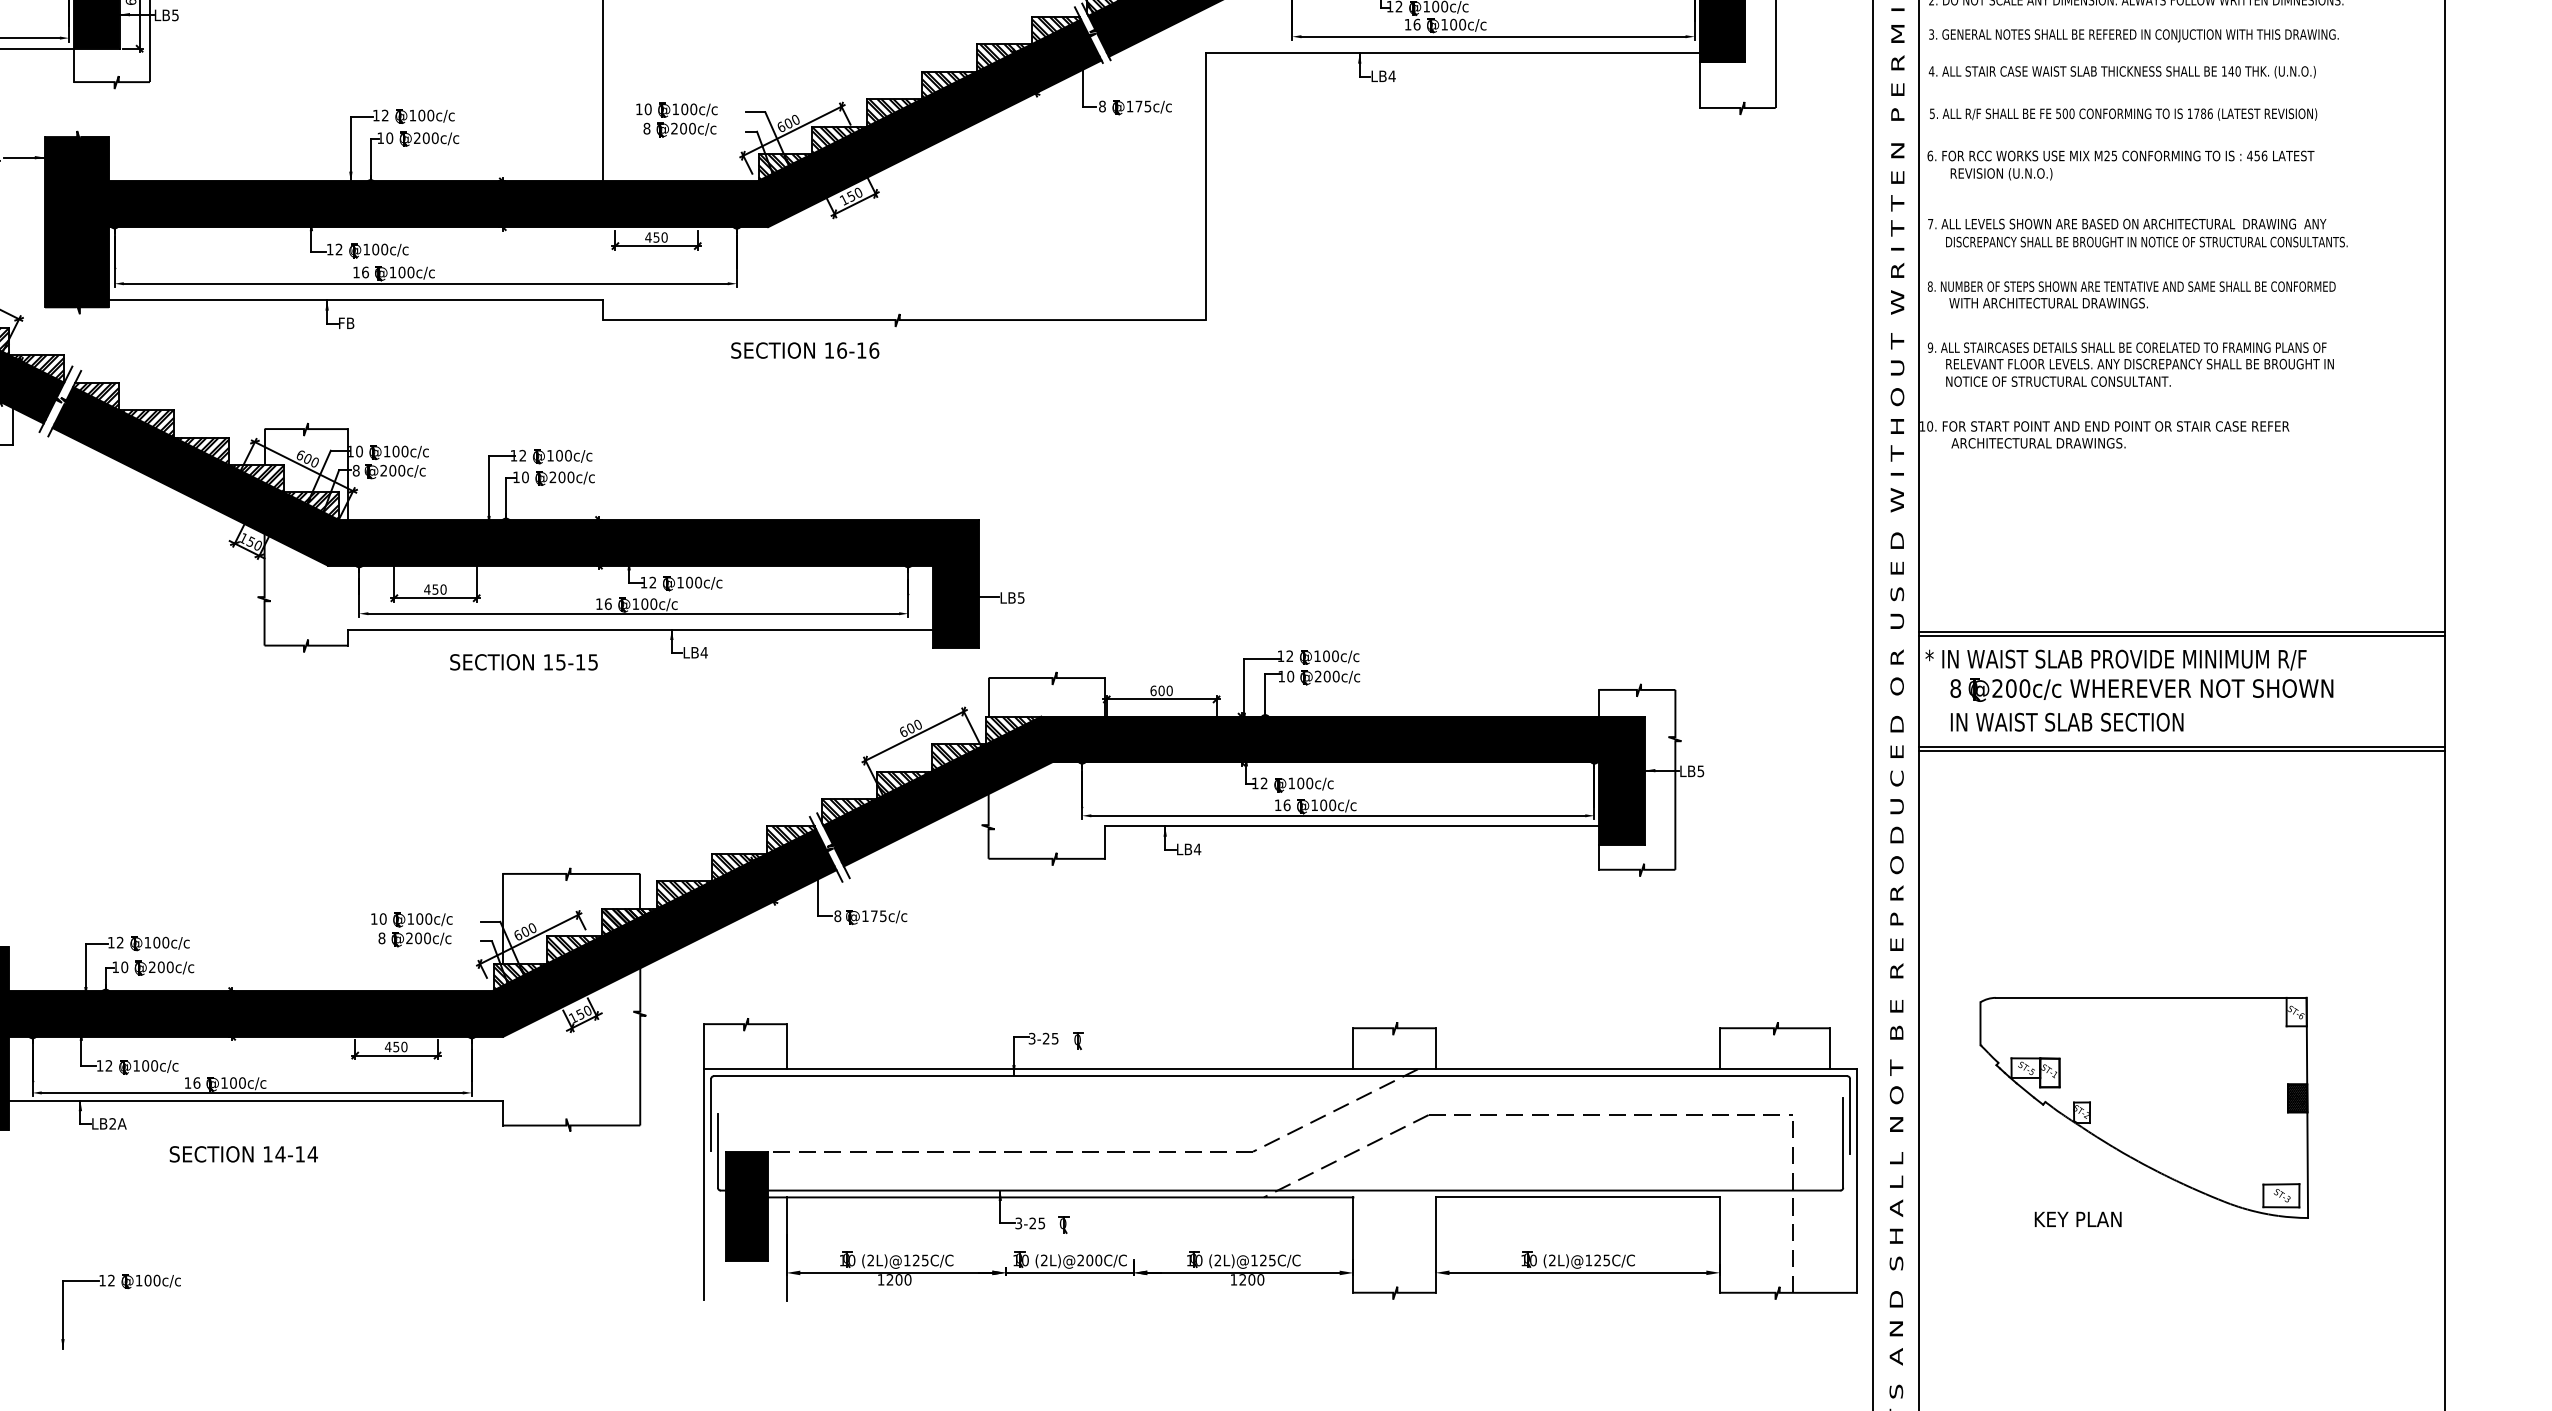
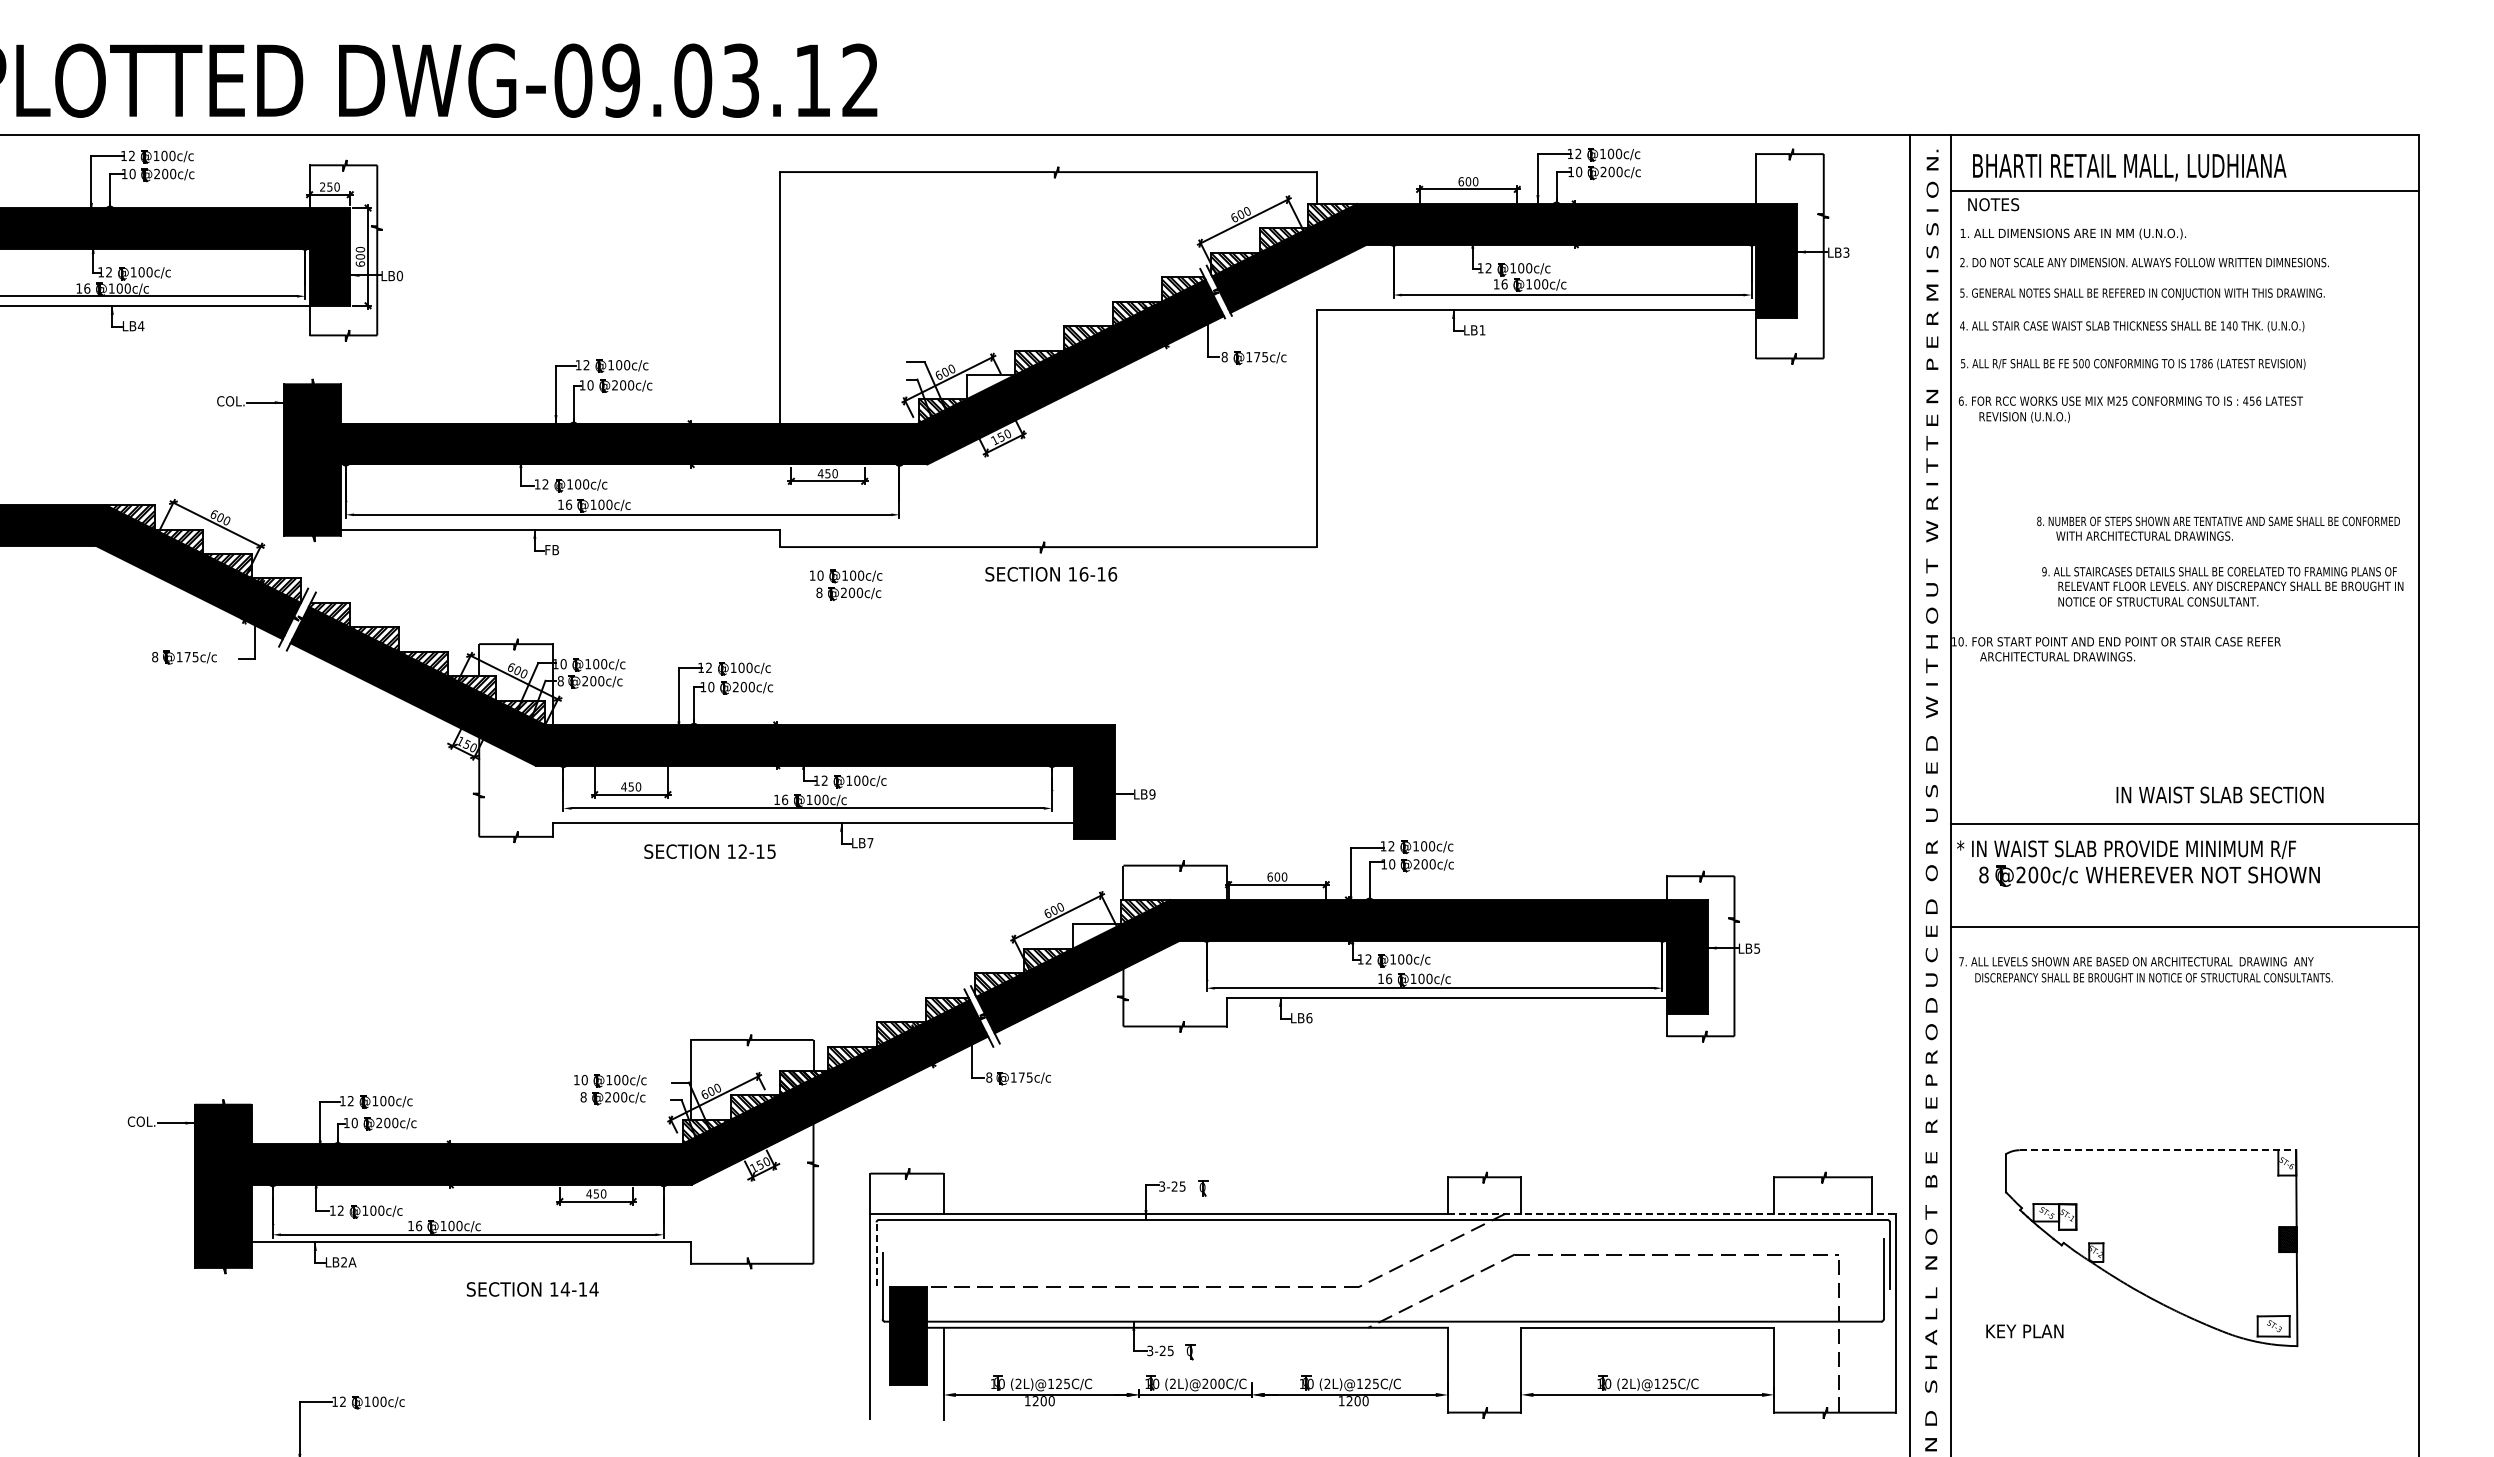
text: (174, 14) -> (399, 275), LB5 -> LB0
text: (1931, 33) -> (1962, 292), 3. -> 5.
text: (1392, 76) -> (1482, 330), LB4 -> LB1
part: (677, 120) -> (846, 585), moved
hatch: (836, 139) -> (988, 386), removed
text: (2137, 232) -> (2145, 969), moved
text: (2131, 294) -> (2218, 528), moved
text: (805, 350) -> (1051, 574), moved
text: (2130, 364) -> (2222, 586), moved
text: (1021, 598) -> (1152, 794), LB5 -> LB9
line: (2182, 636) -> (2185, 828), removed
text: (704, 653) -> (870, 843), LB4 -> LB7
text: (560, 662) -> (742, 851), 15-15 -> 12-15
text: (2066, 721) -> (2219, 794), moved
line: (2182, 750) -> (2185, 930), removed
hatch: (958, 756) -> (1096, 935), removed
text: (1197, 849) -> (1309, 1018), LB4 -> LB6
line: (2151, 998) -> (2158, 1150), solid -> dashed
line: (1605, 1068) -> (1672, 1213), solid -> dashed
line: (711, 1115) -> (876, 1254), solid -> dashed
text: (243, 1154) -> (532, 1289), moved
text: (2077, 1219) -> (2024, 1331), moved

